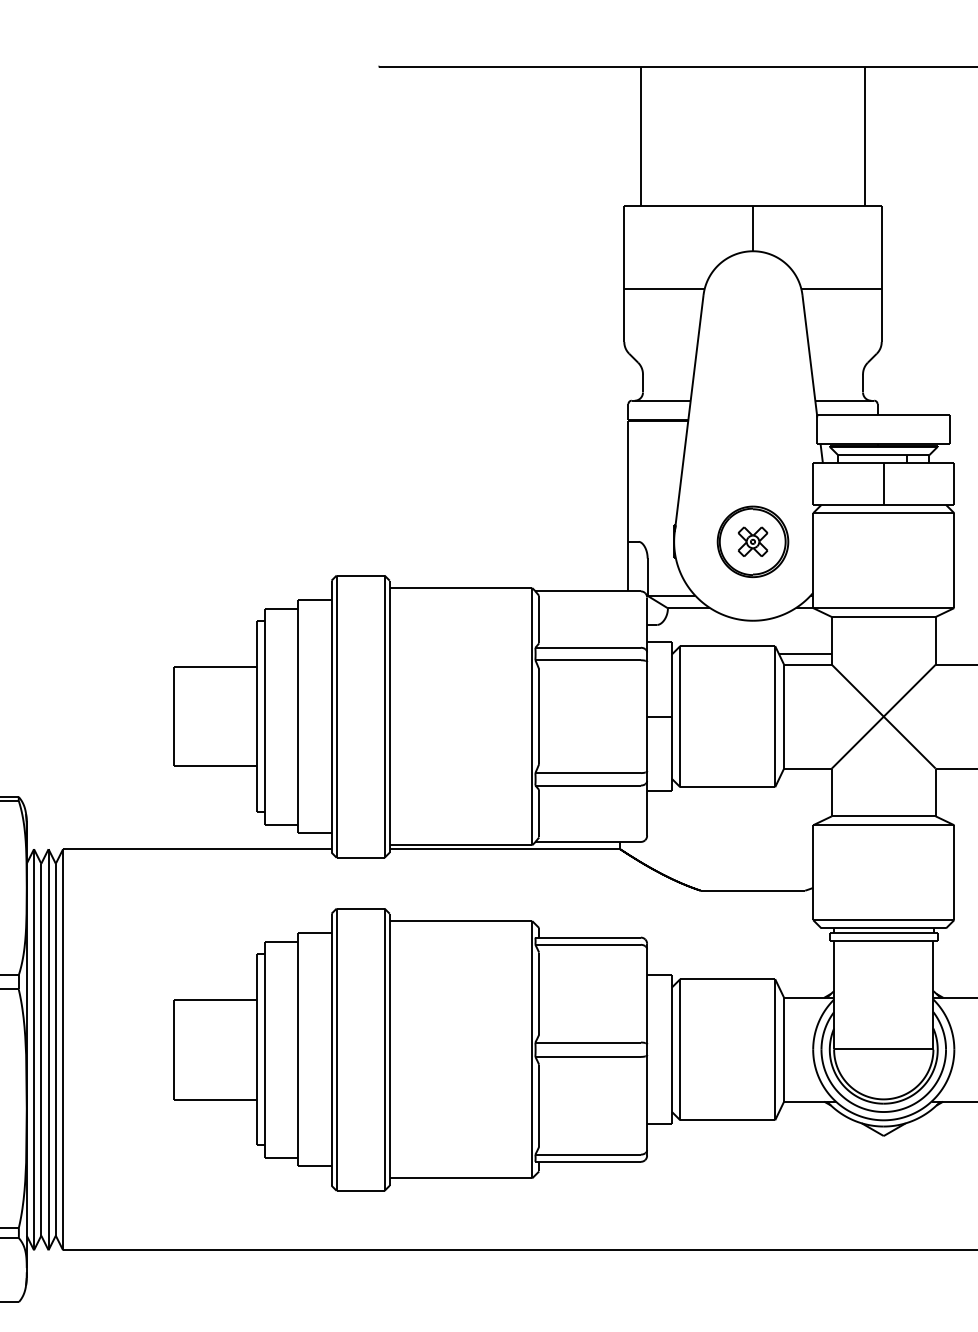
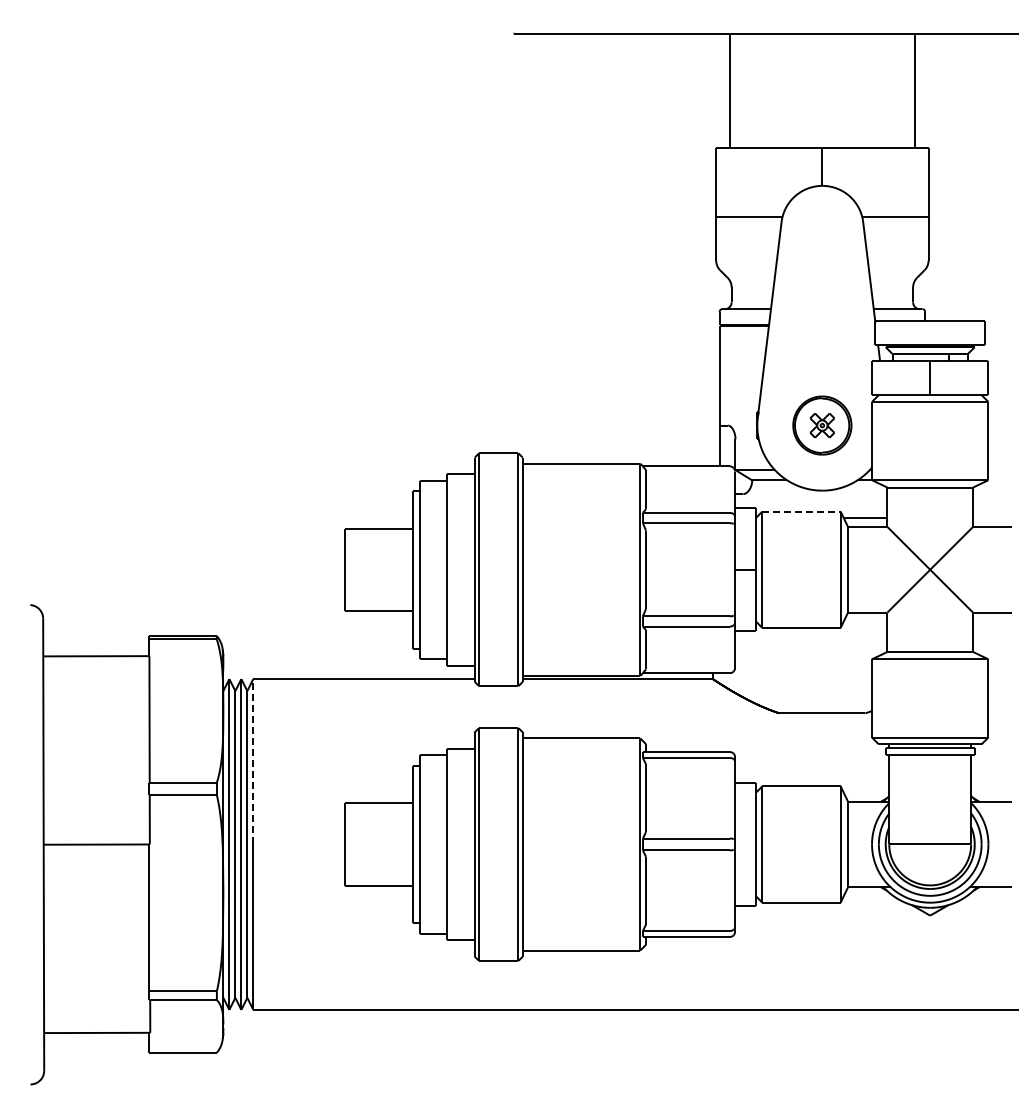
line: (728, 646) -> (802, 511), solid -> dashed
line: (63, 949) -> (253, 761), solid -> dashed

